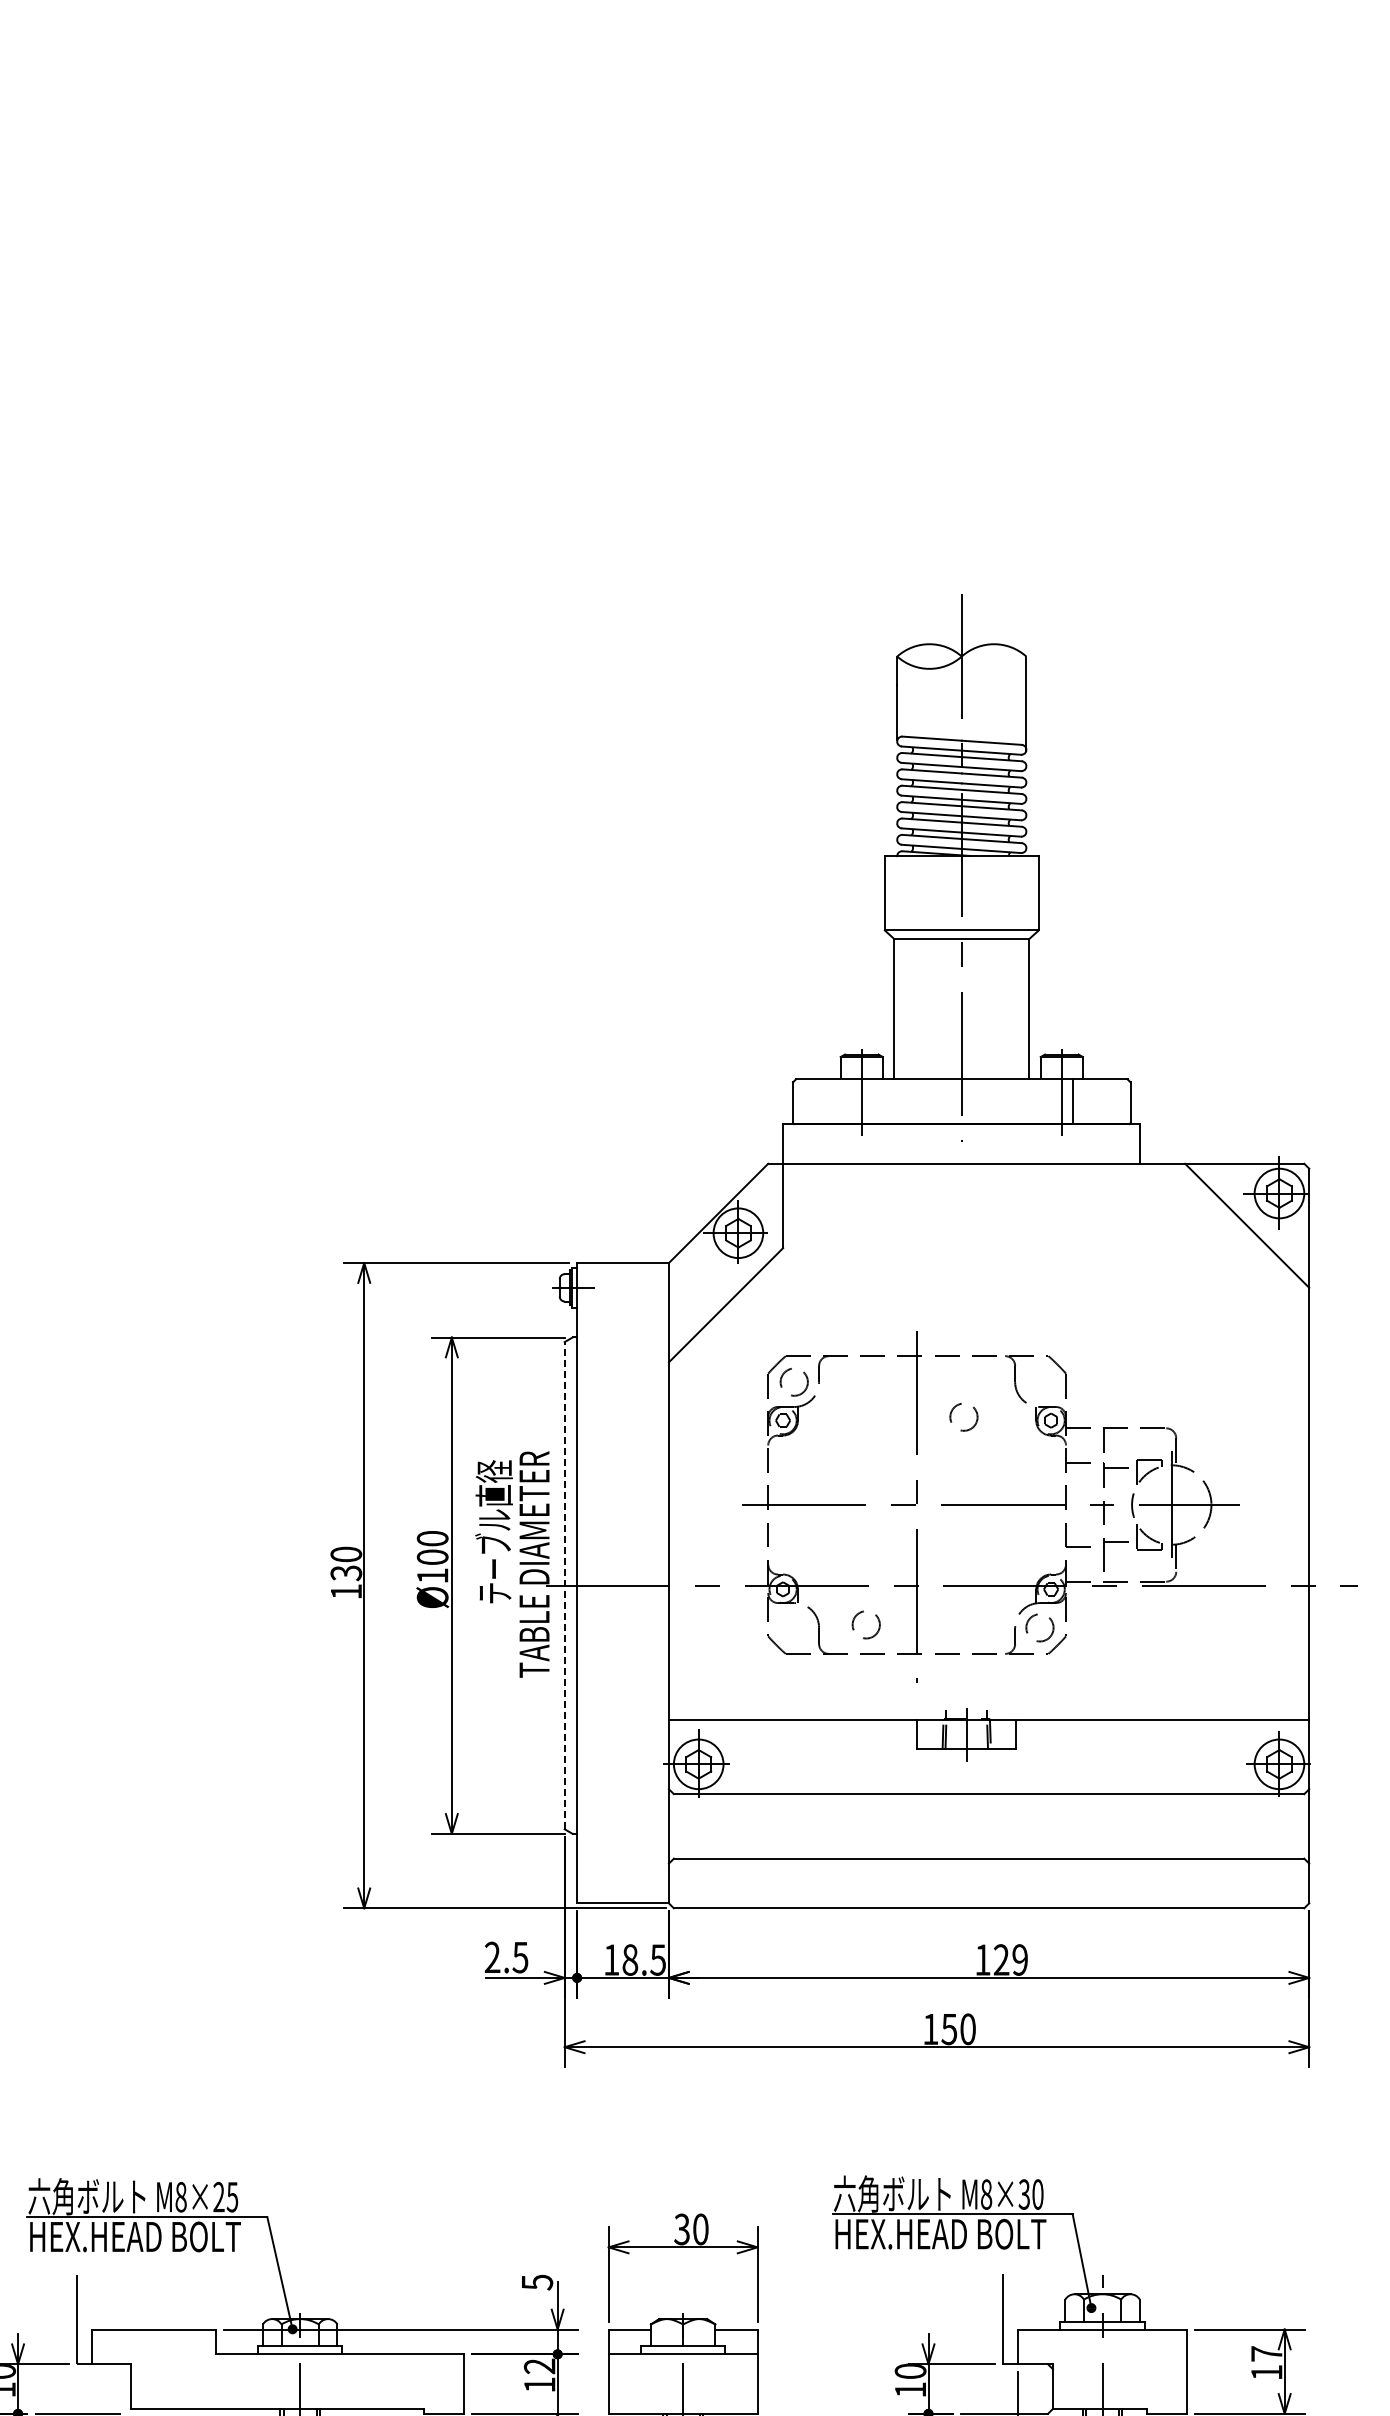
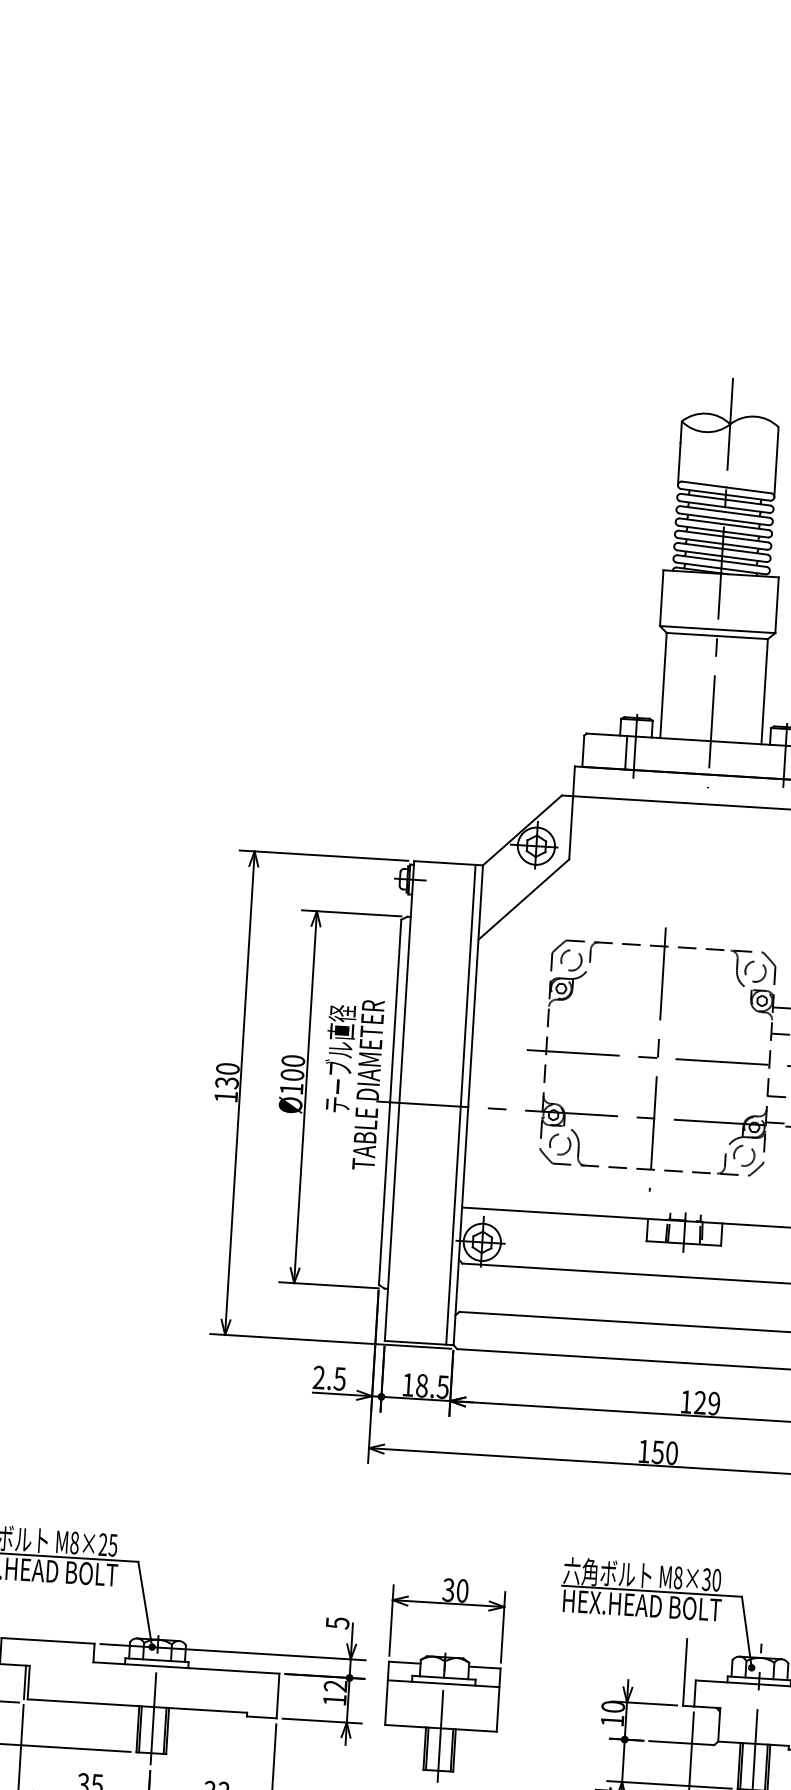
line: (850, 1101) -> (626, 752), added
circle: (963, 1417) -> (755, 971), moved
line: (659, 1583) -> (461, 1105), added
line: (564, 1585) -> (389, 1102), dashed -> solid
circle: (865, 1624) -> (559, 1144), moved
line: (126, 2386) -> (25, 1682), added

